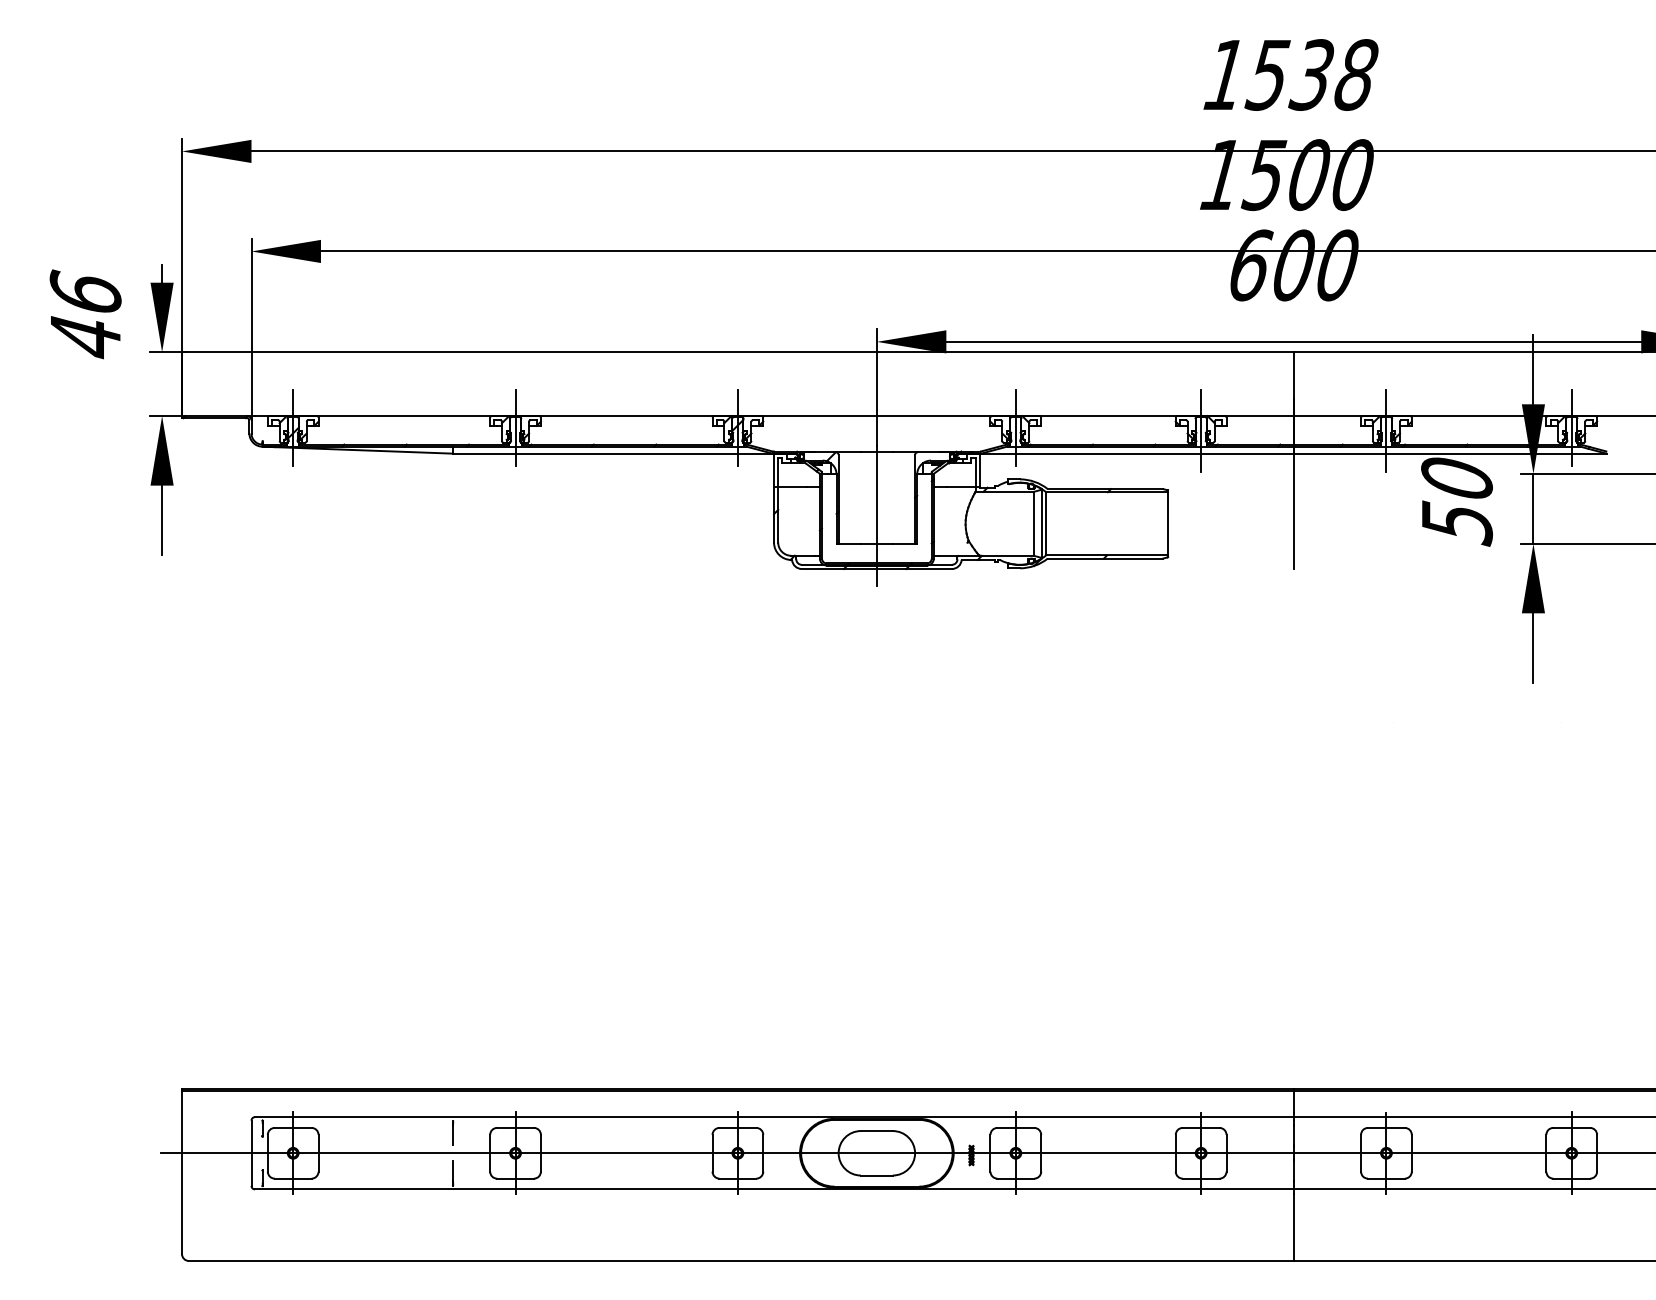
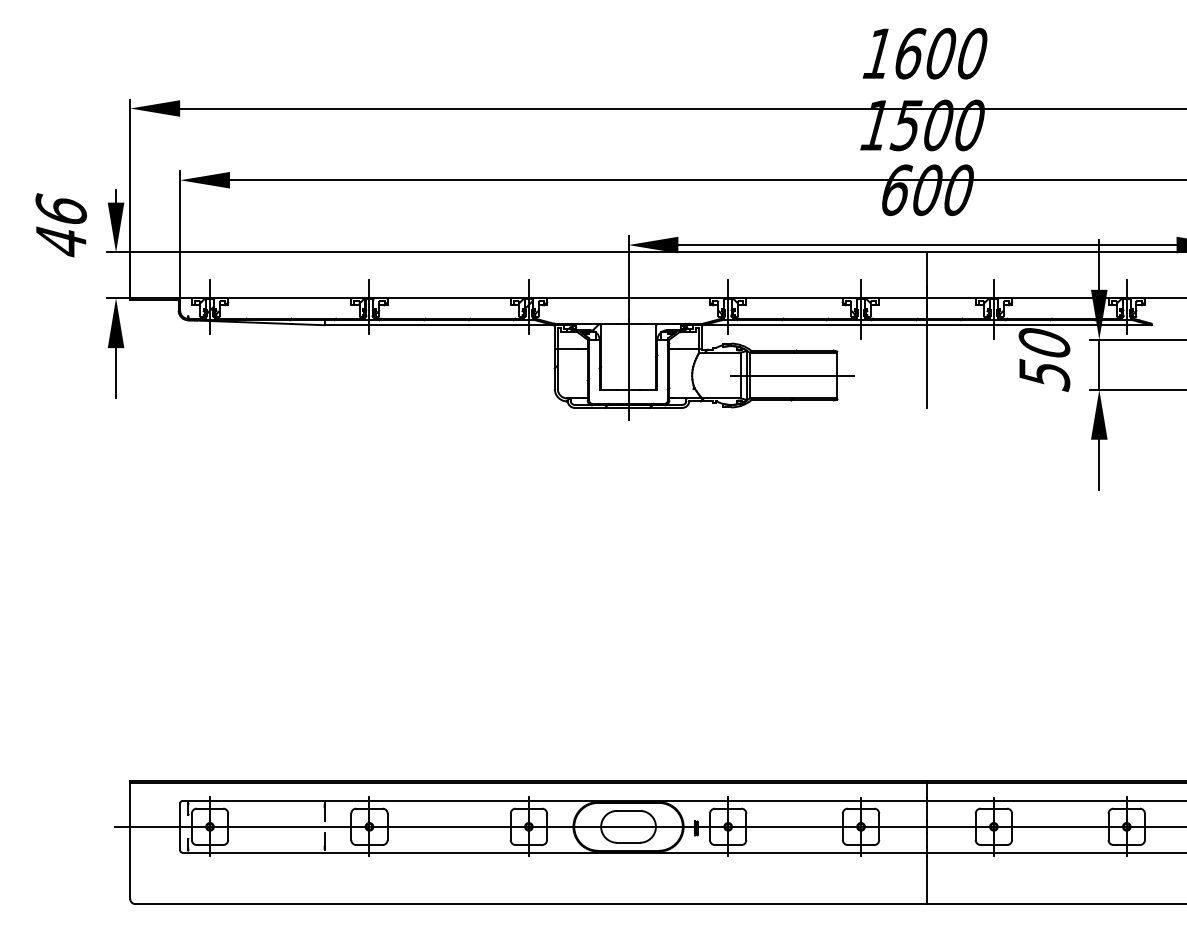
text: (1311, 74) -> (940, 53), 1538 -> 1600
line: (1104, 523) -> (791, 375), added

